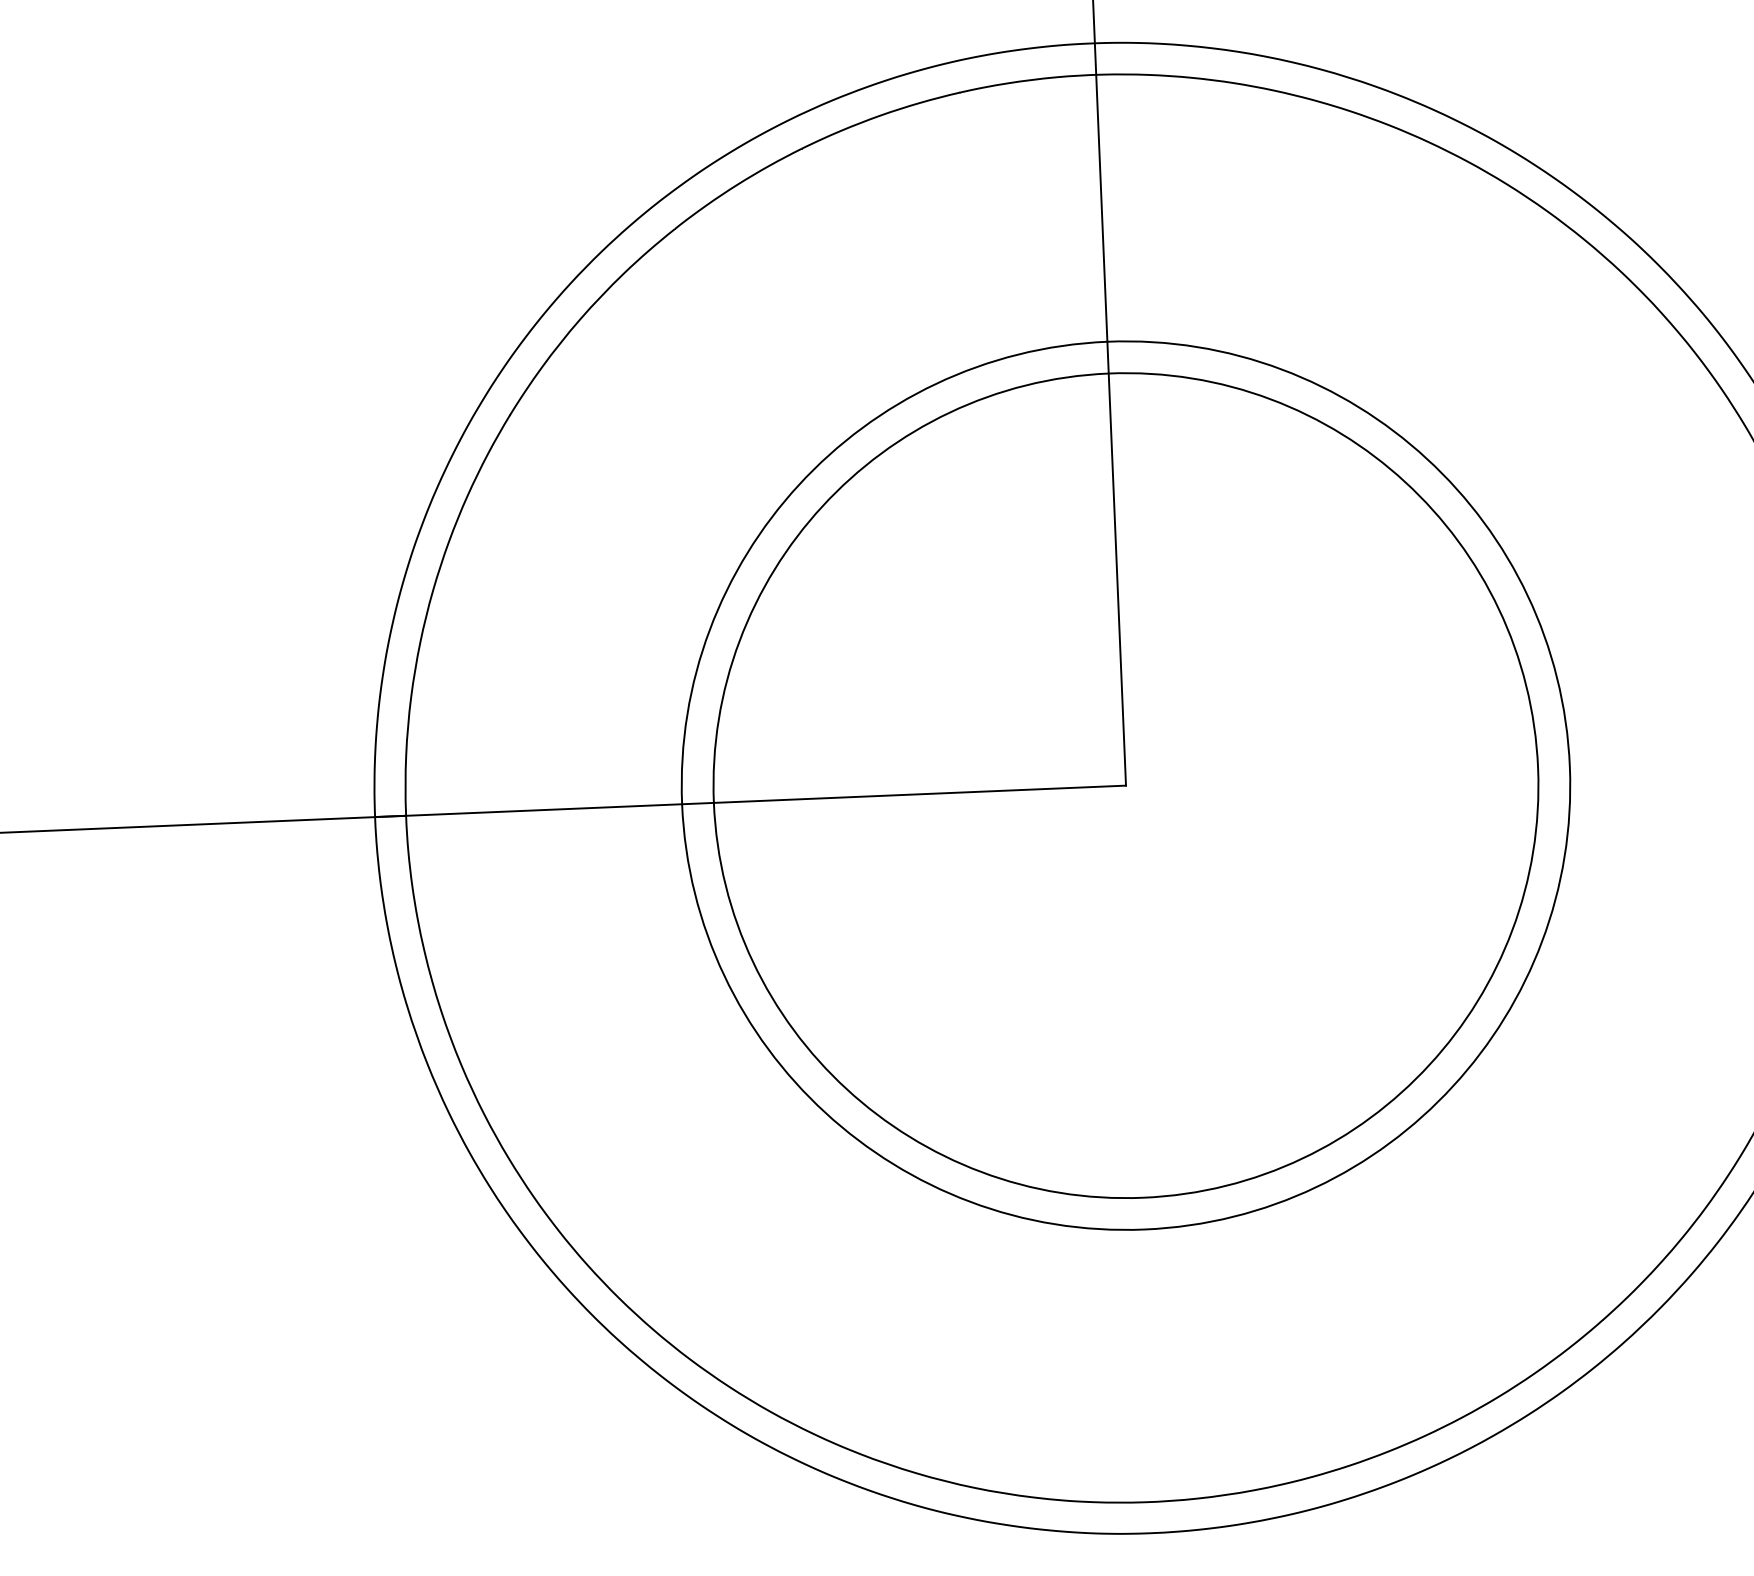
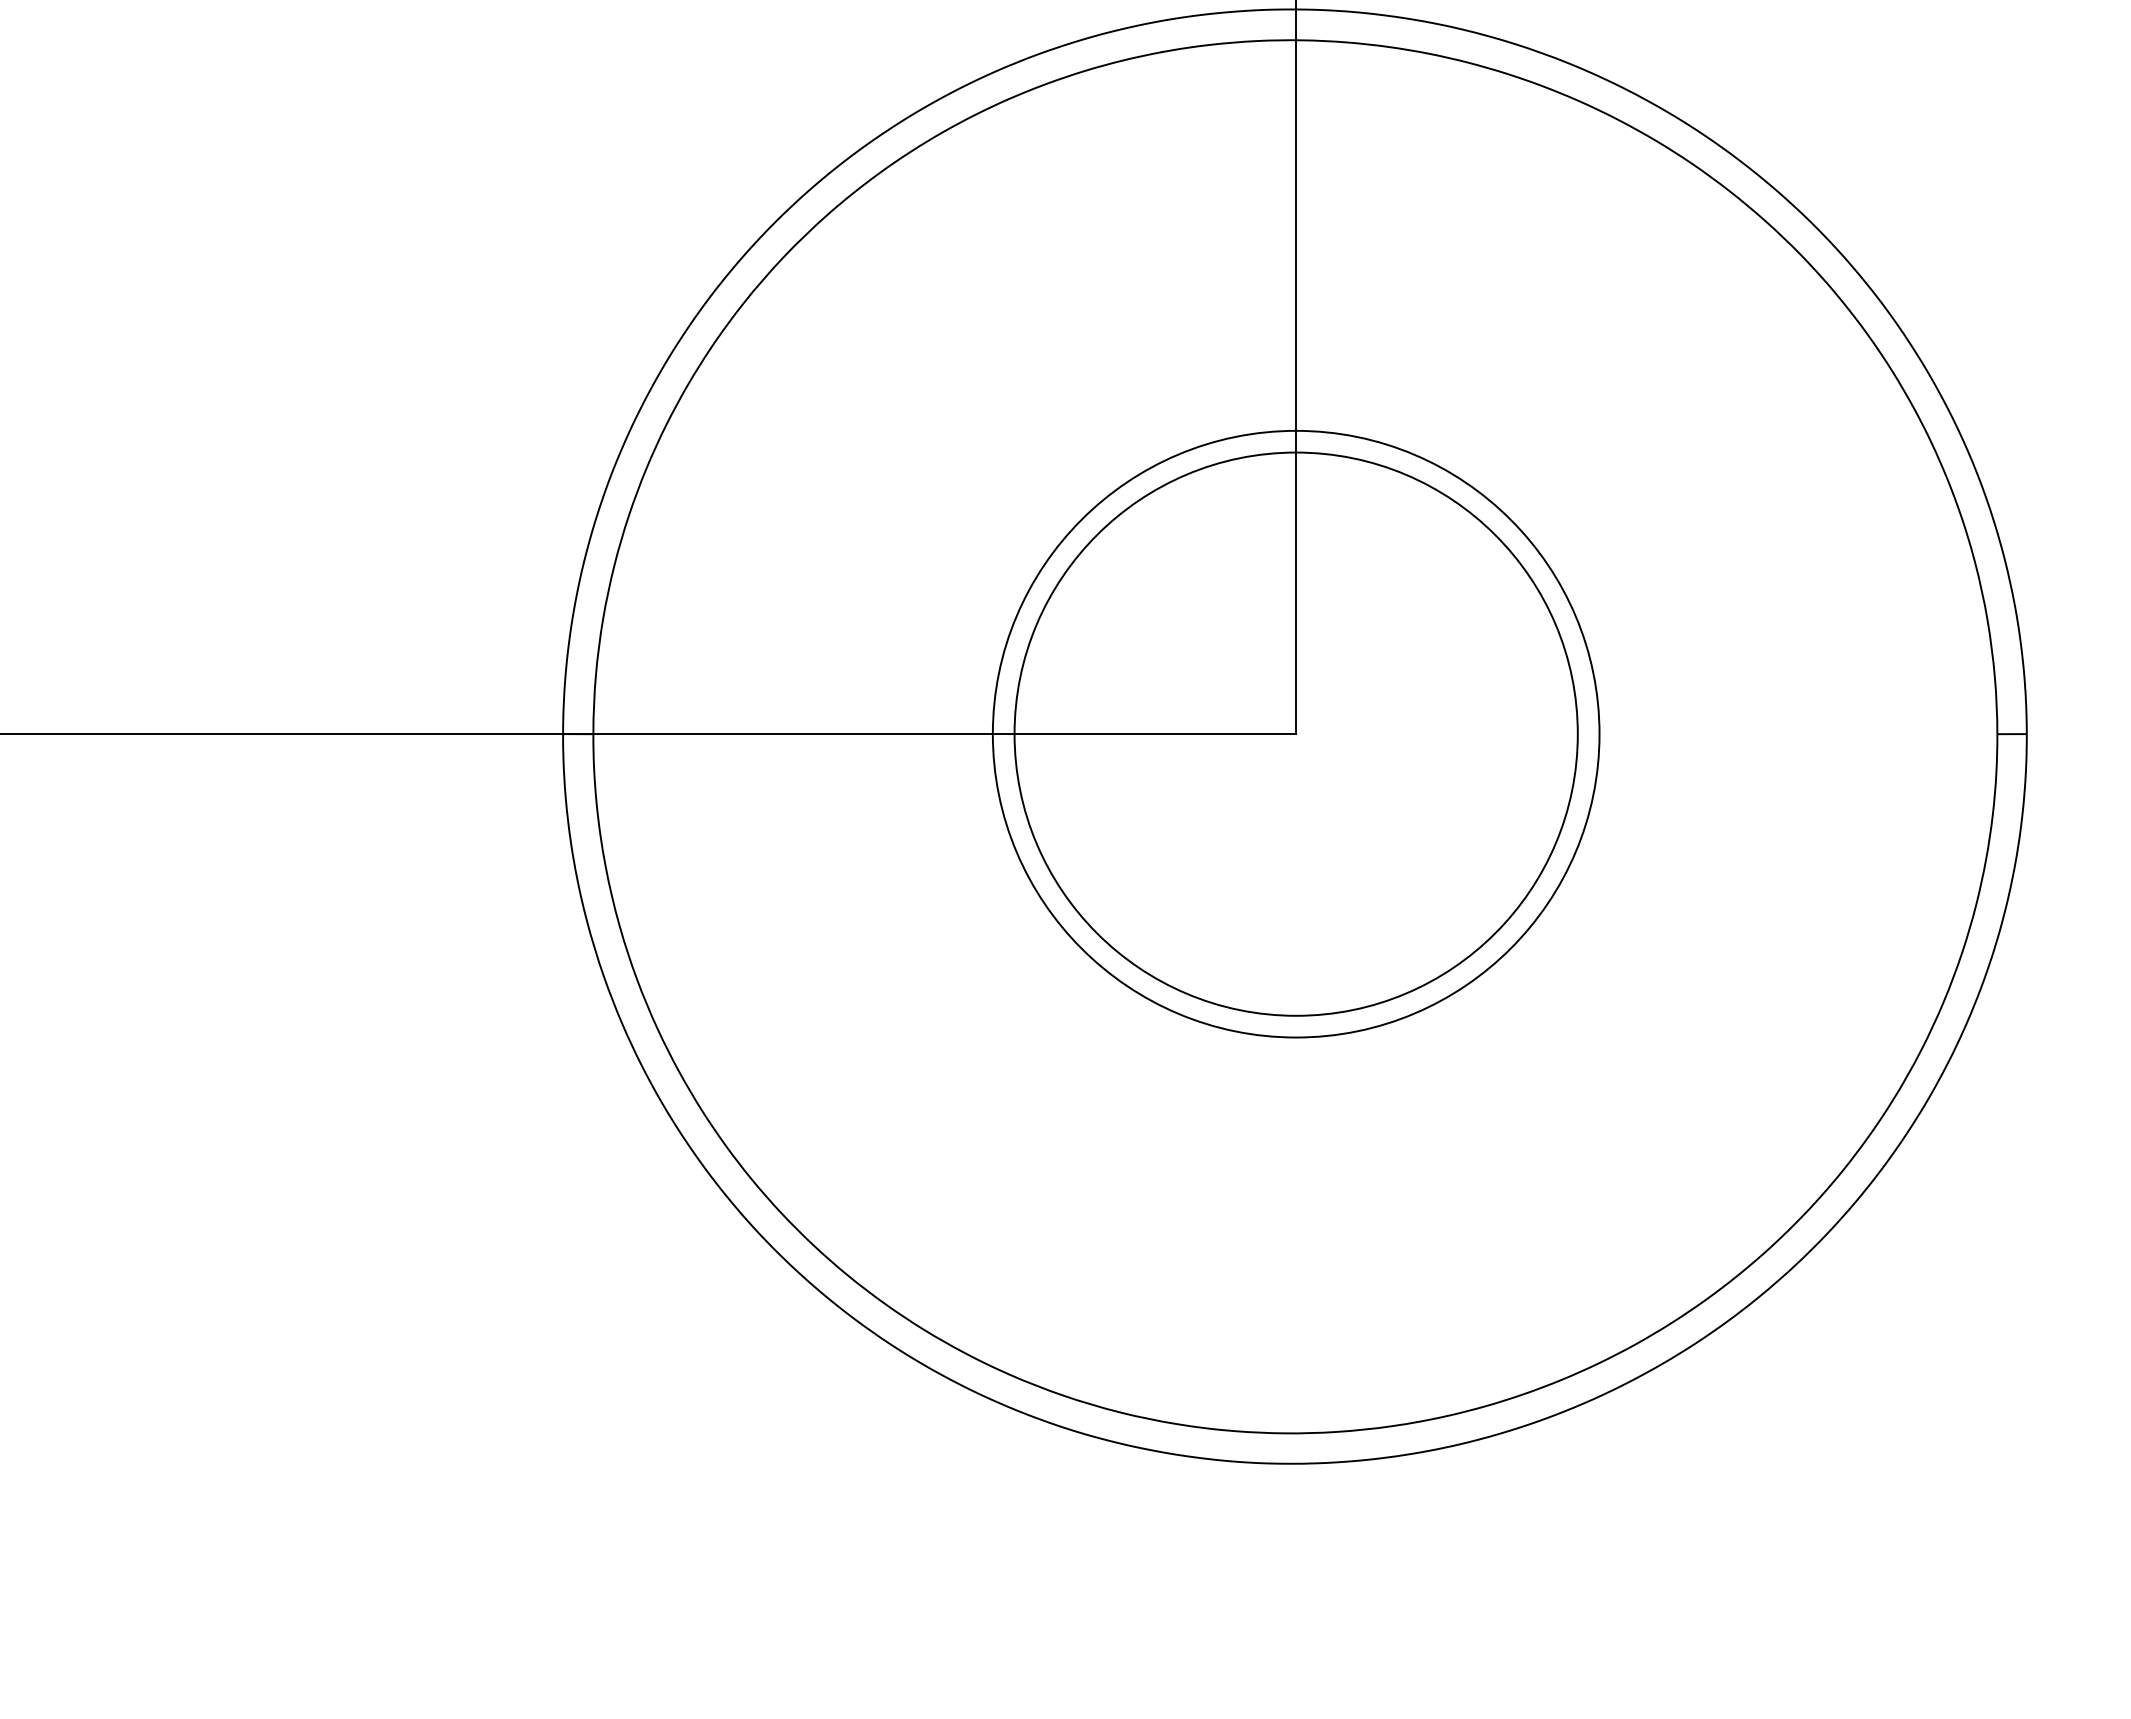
circle: (1125, 784) -> (1295, 733), size x0.7
circle: (1125, 784) -> (1295, 733), size x0.7

